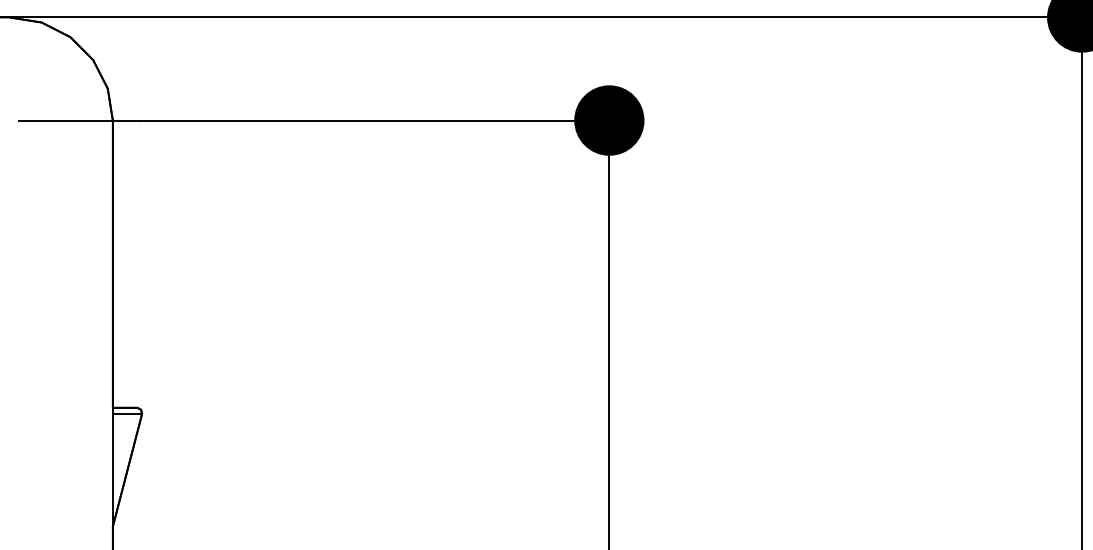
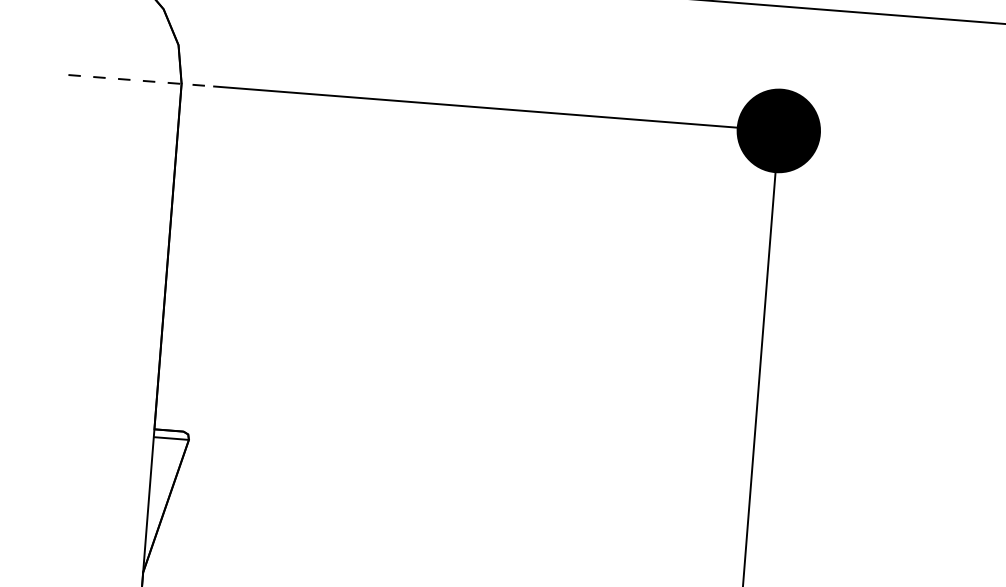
line: (79, 120) -> (141, 80), solid -> dashed

